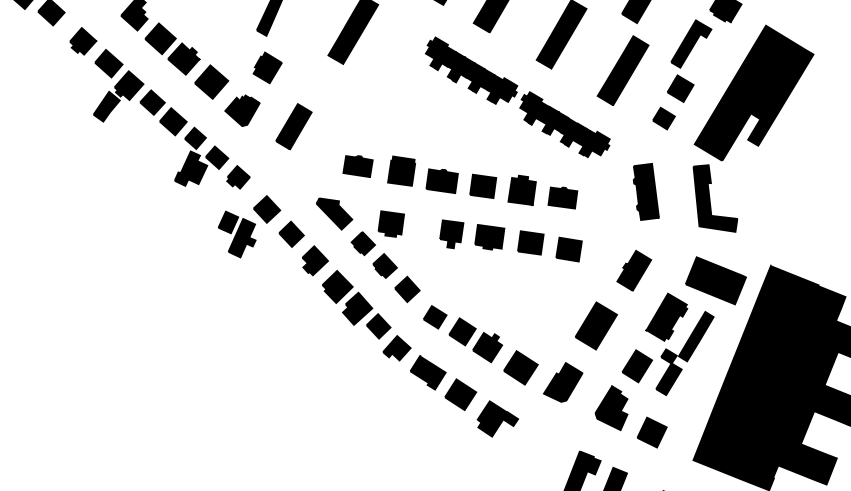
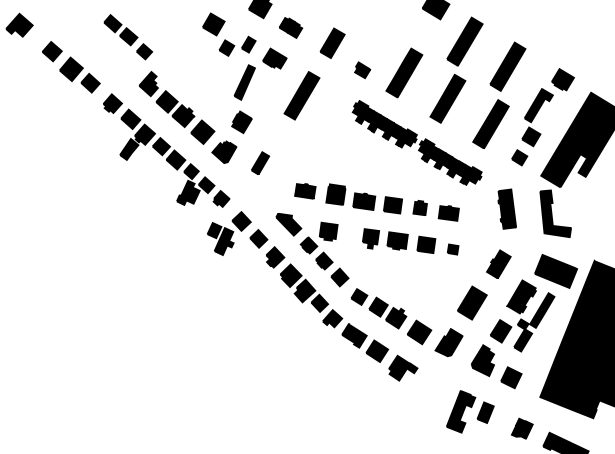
part: (294, 125) -> (260, 162), size x0.7
part: (521, 189) -> (419, 207), size x0.7
part: (568, 249) -> (452, 249), size x0.6

